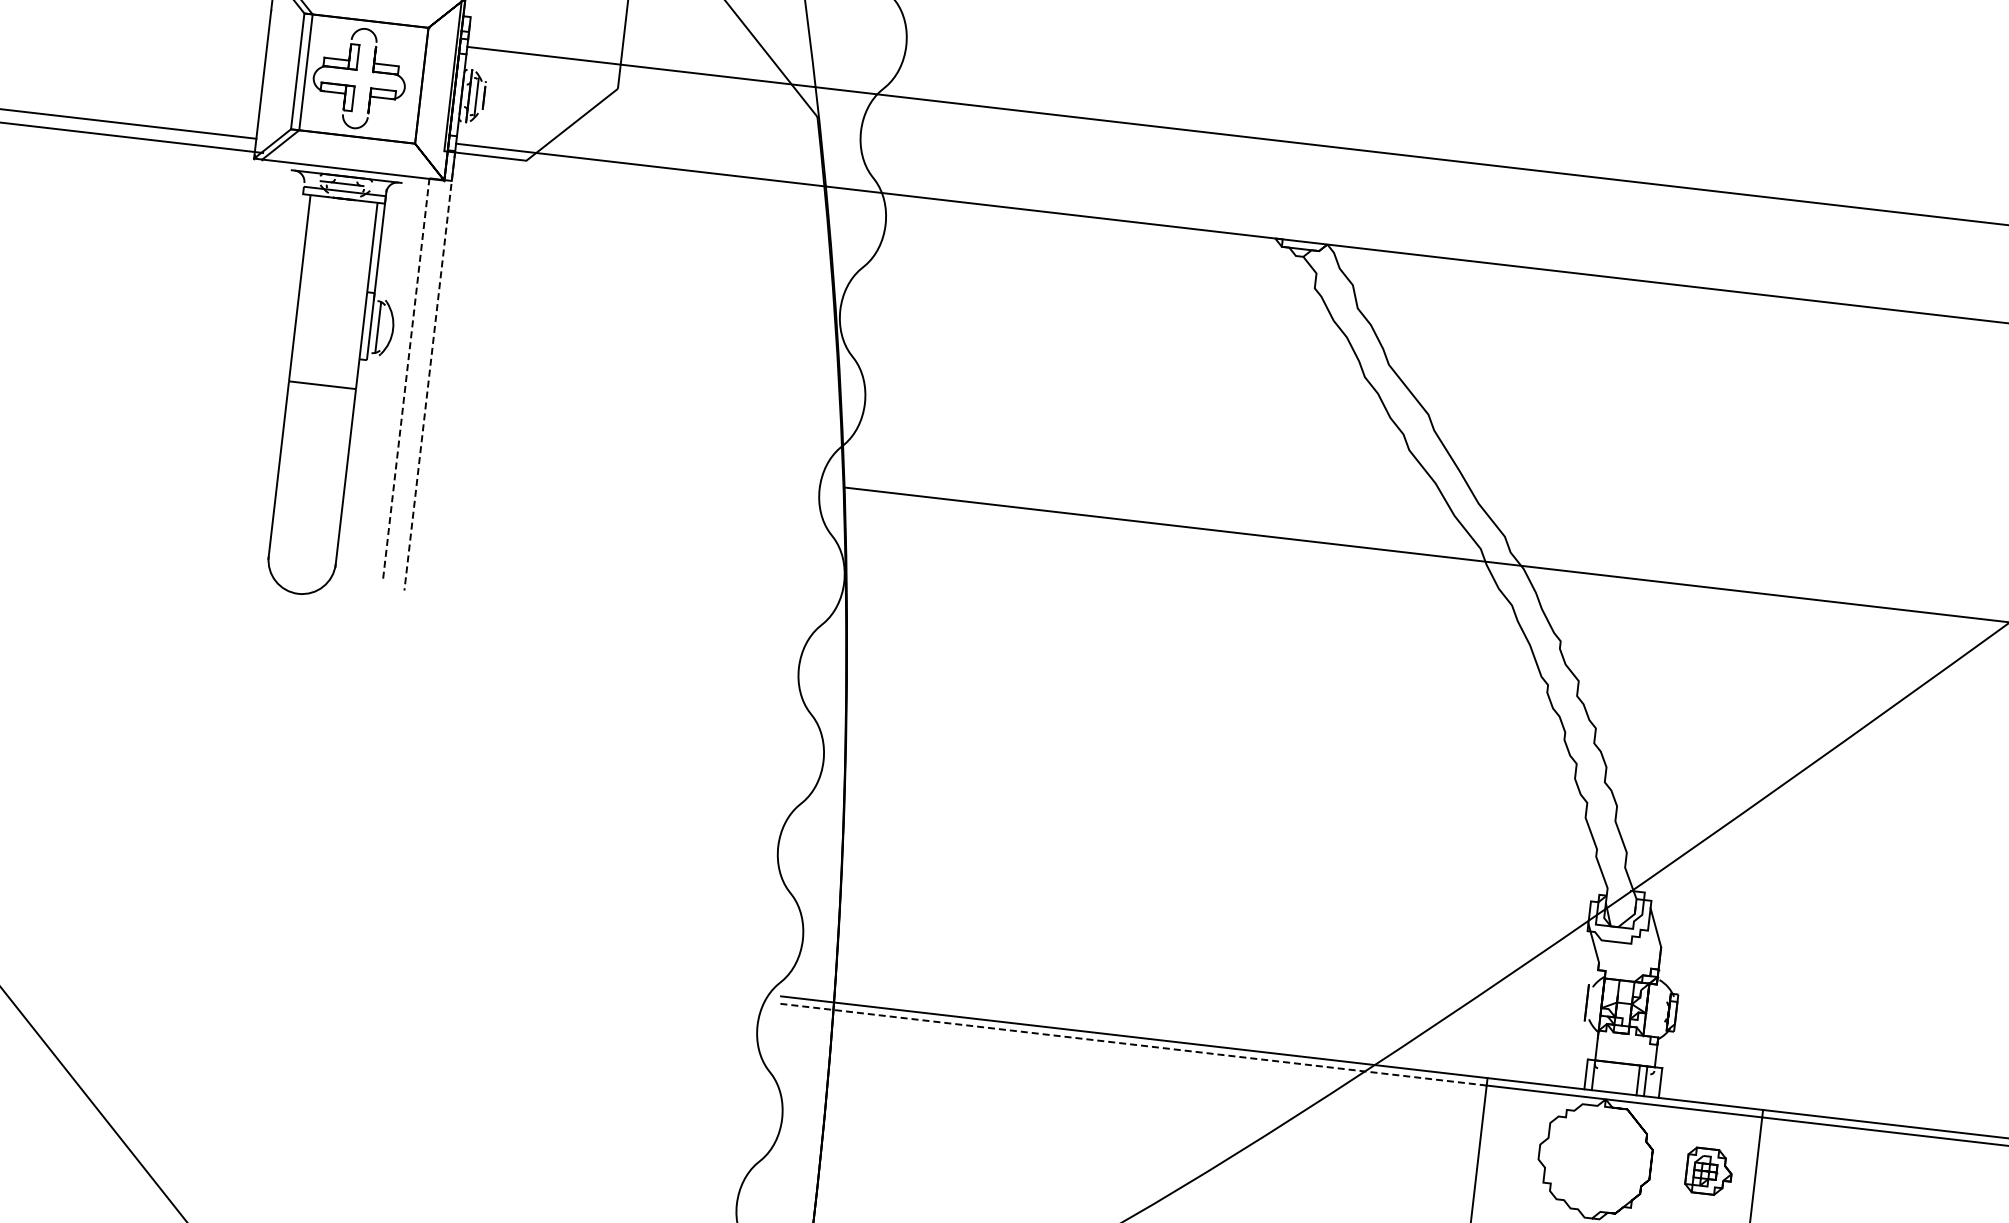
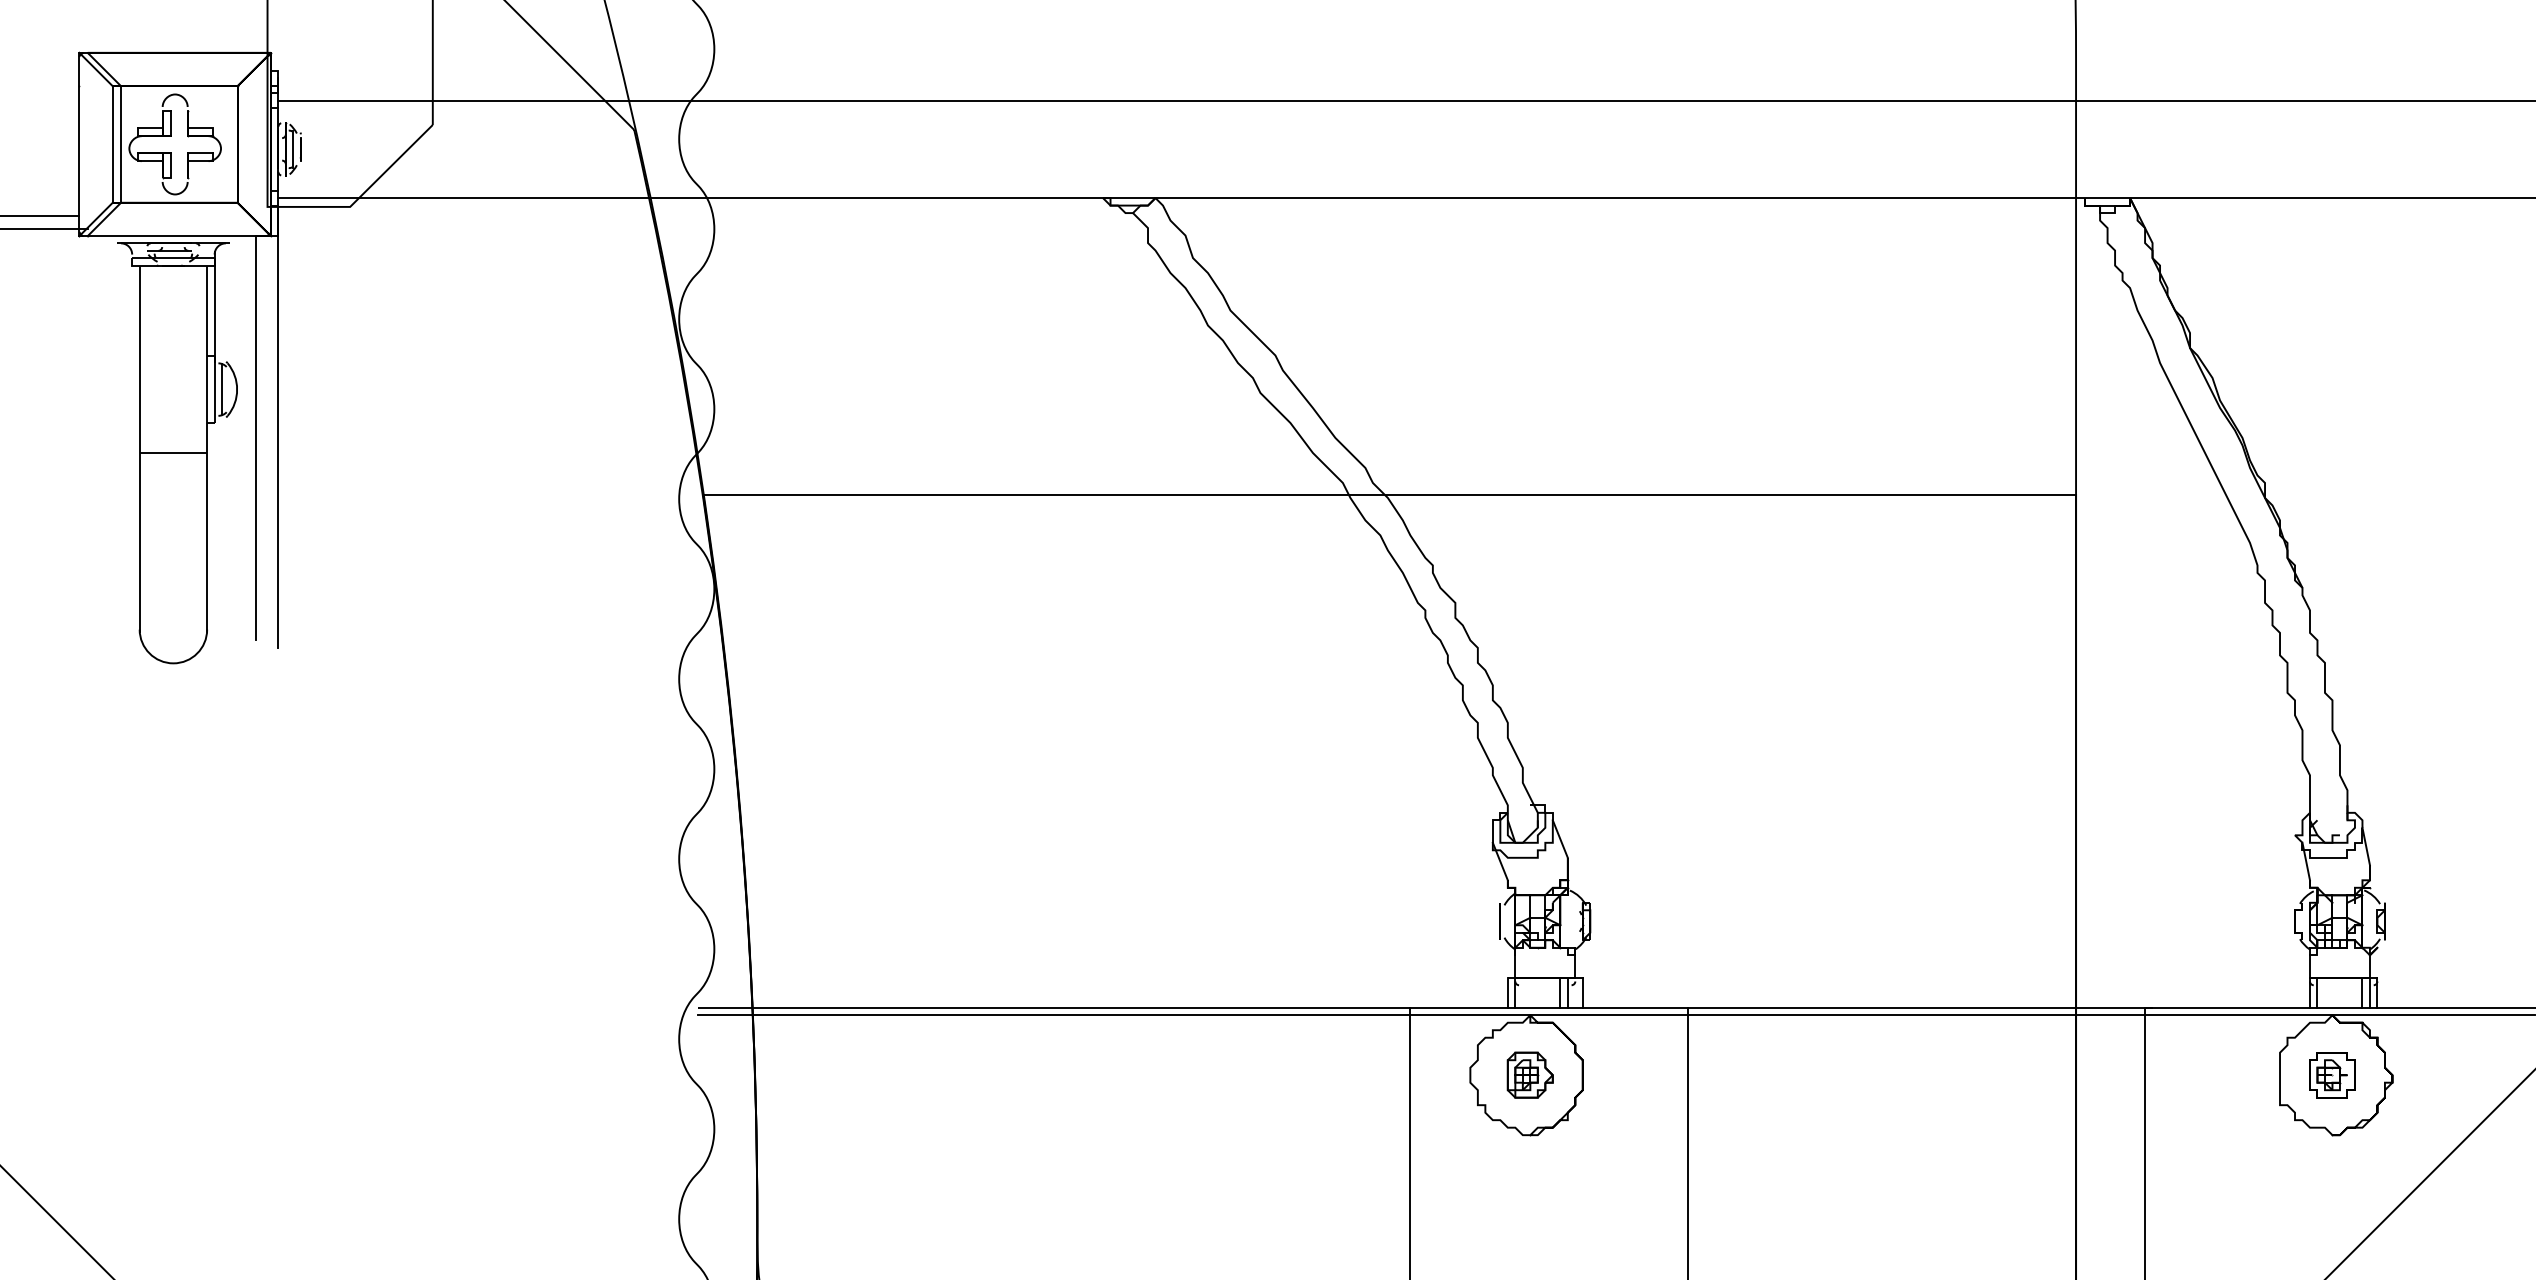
line: (429, 371) -> (278, 427), dashed -> solid
line: (405, 379) -> (255, 438), dashed -> solid
line: (1132, 1044) -> (1053, 1015), dashed -> solid
part: (1708, 1170) -> (1529, 1074), moved

